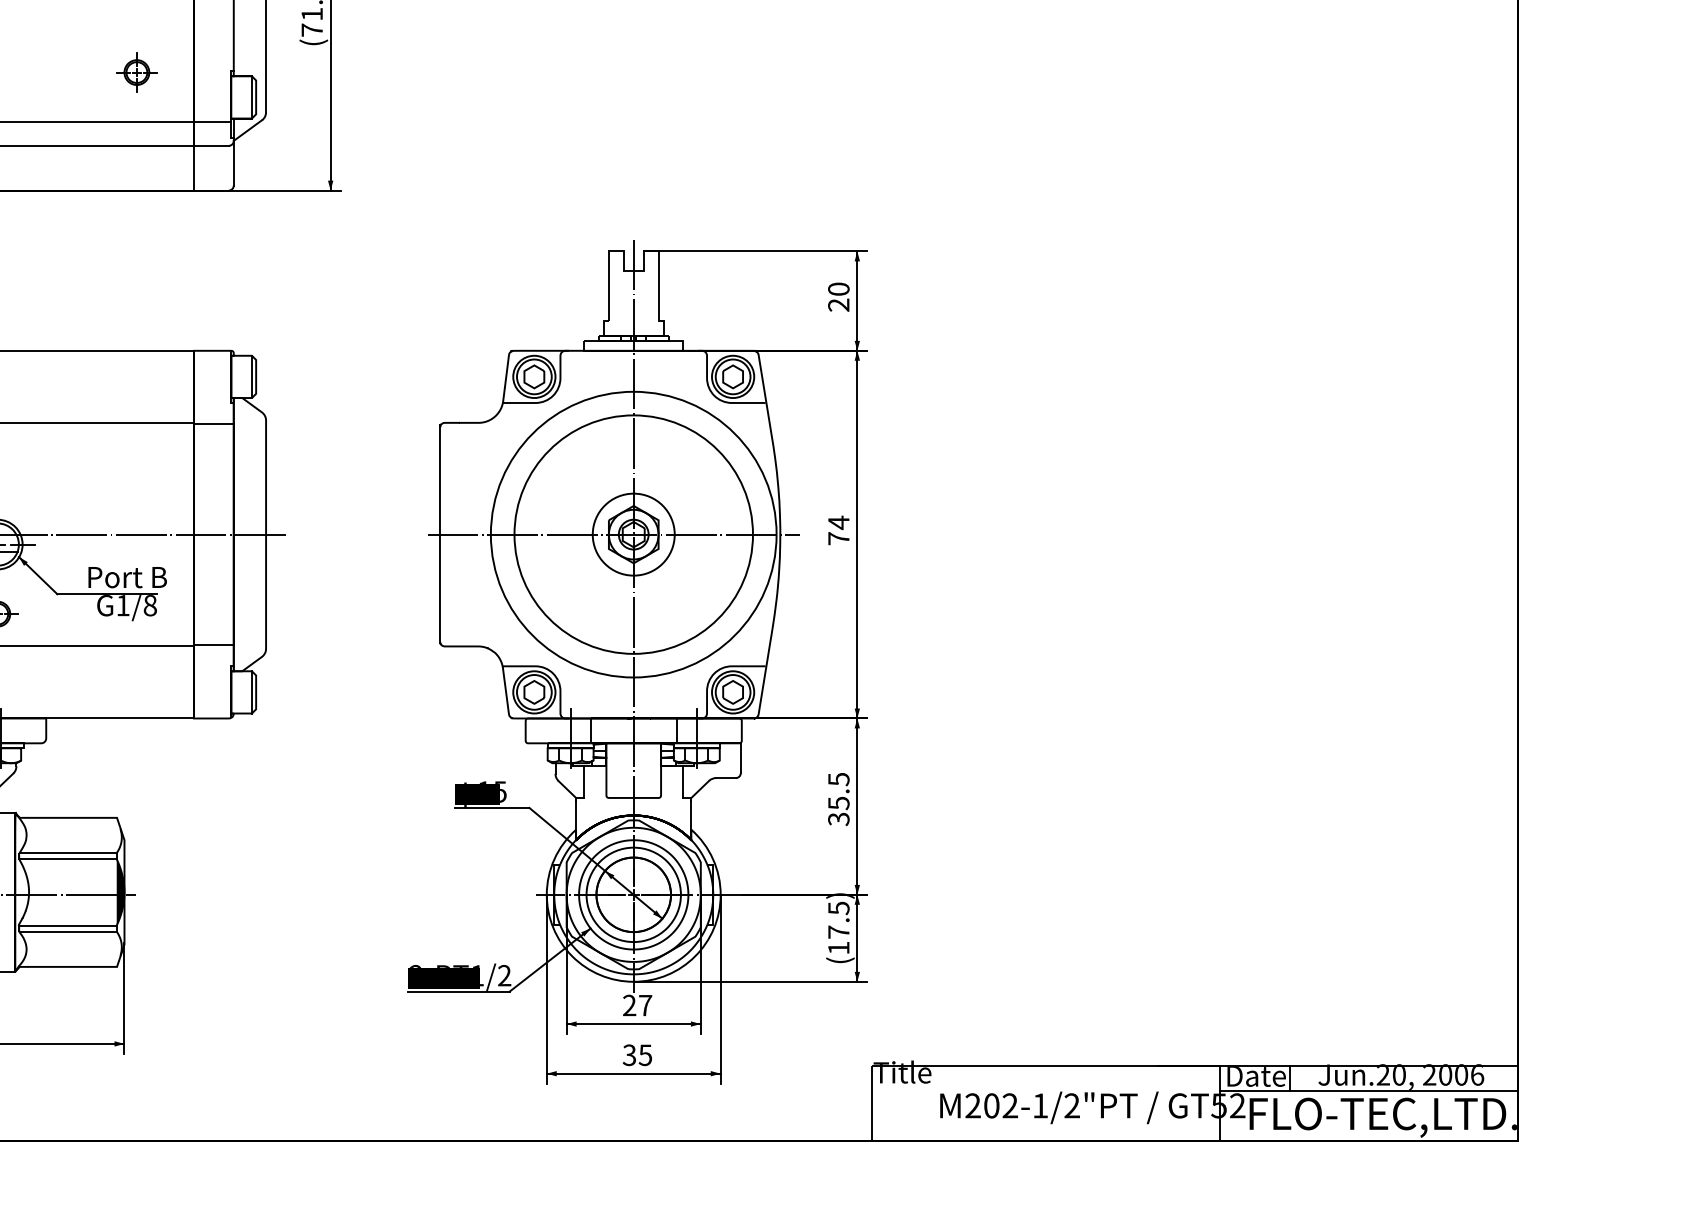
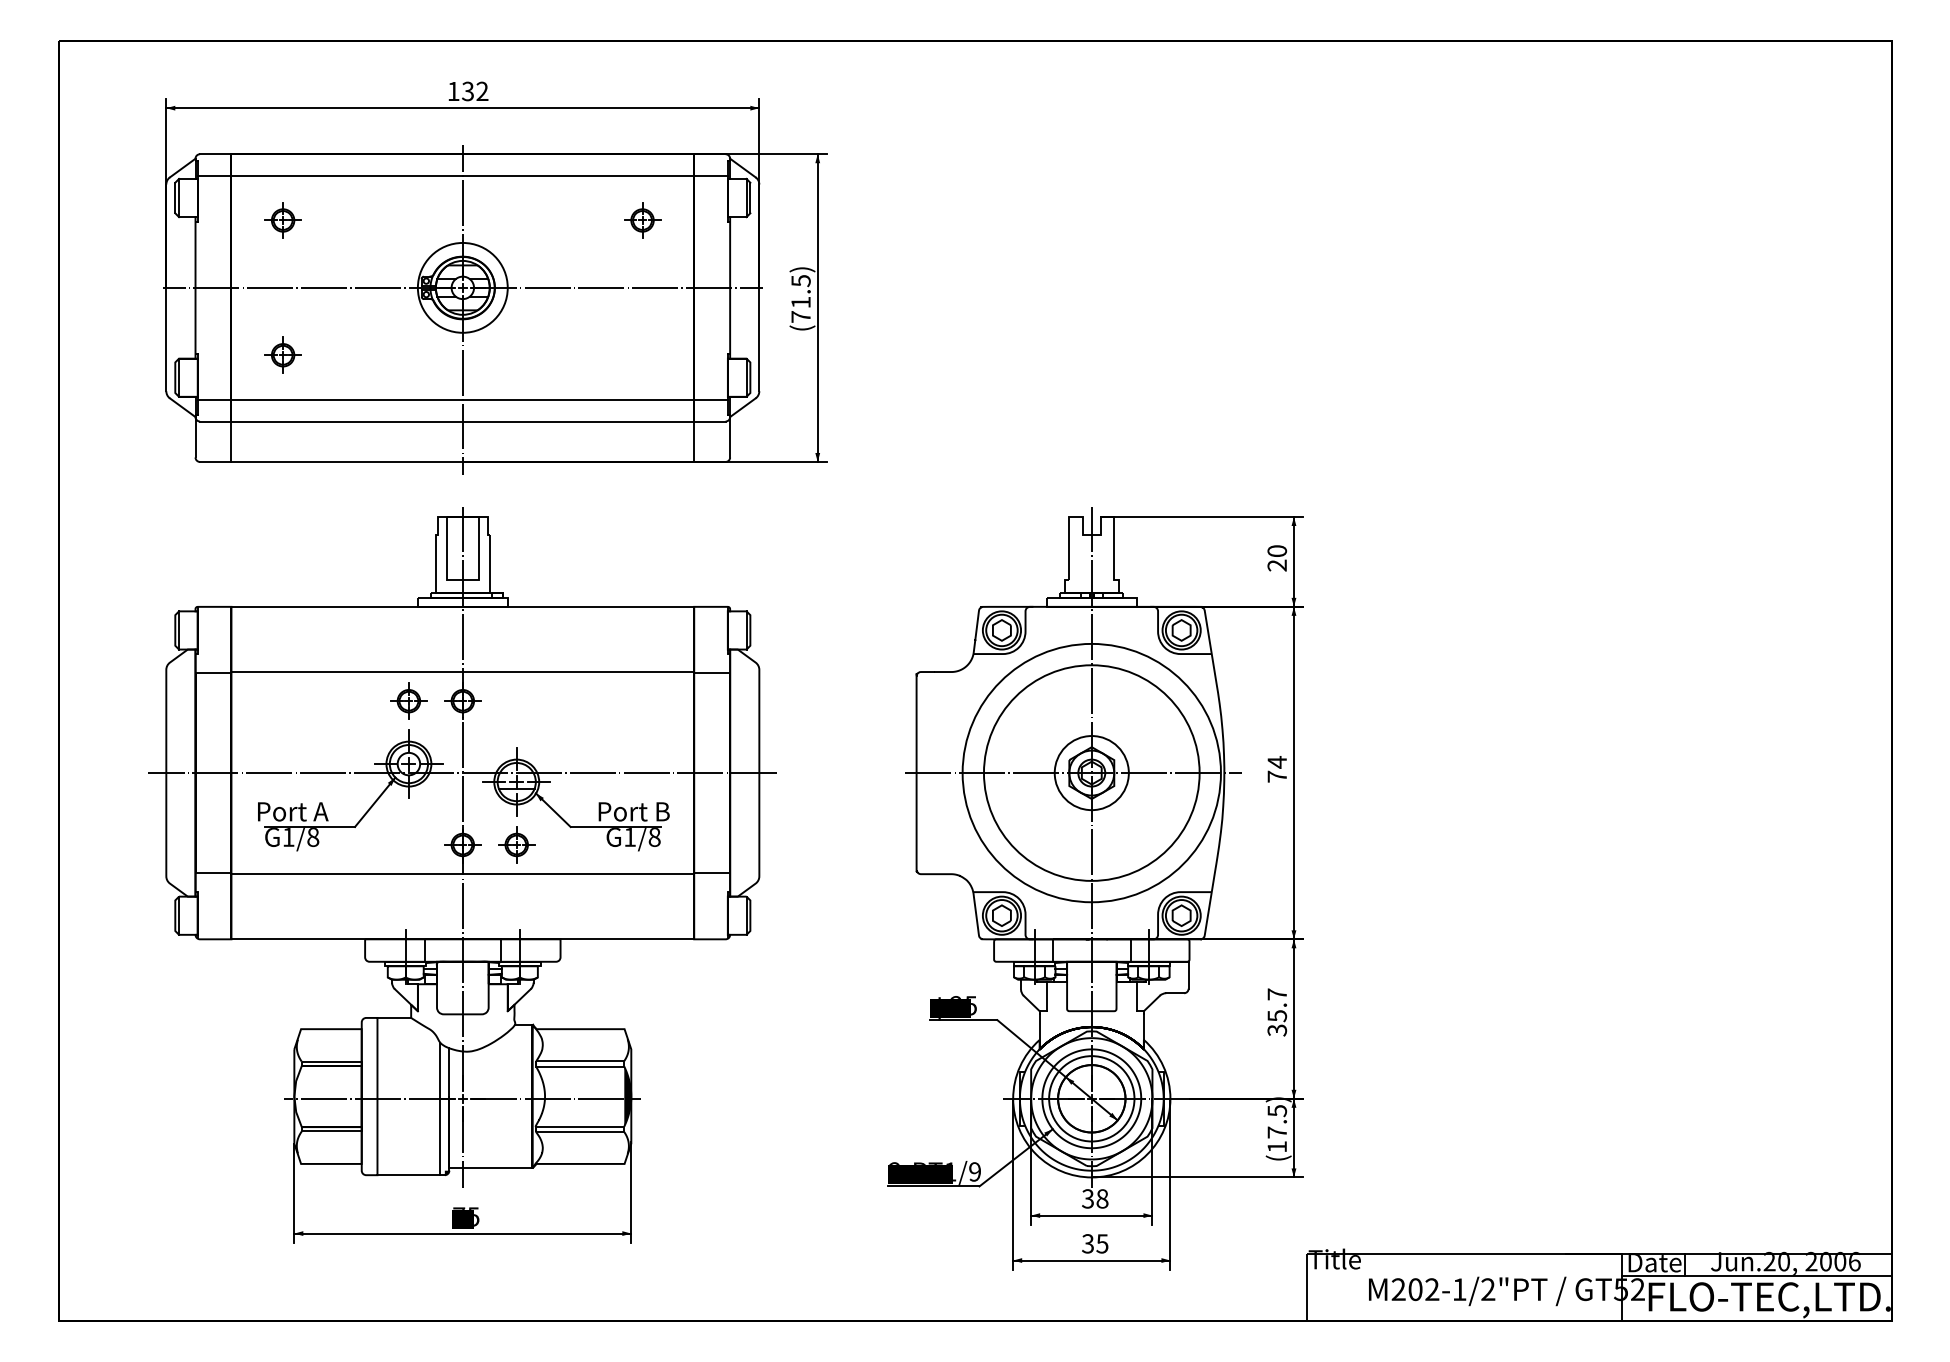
part: (136, 71) -> (642, 354), removed
text: (839, 779) -> (1277, 994), 35.5 -> 35.7
text: (483, 782) -> (955, 997), 15 -> 25
text: (505, 975) -> (975, 1171), 2-PT1/2 -> 2-PT1/9
text: (637, 1005) -> (1095, 1198), 27 -> 38

